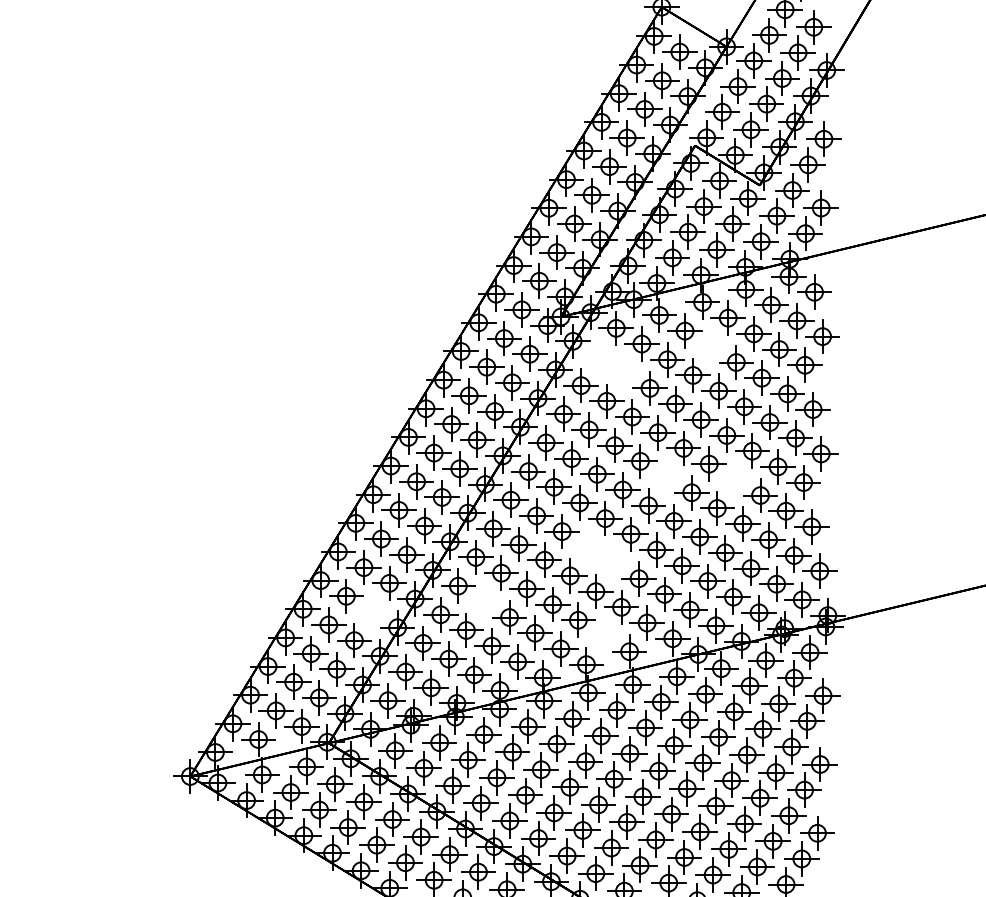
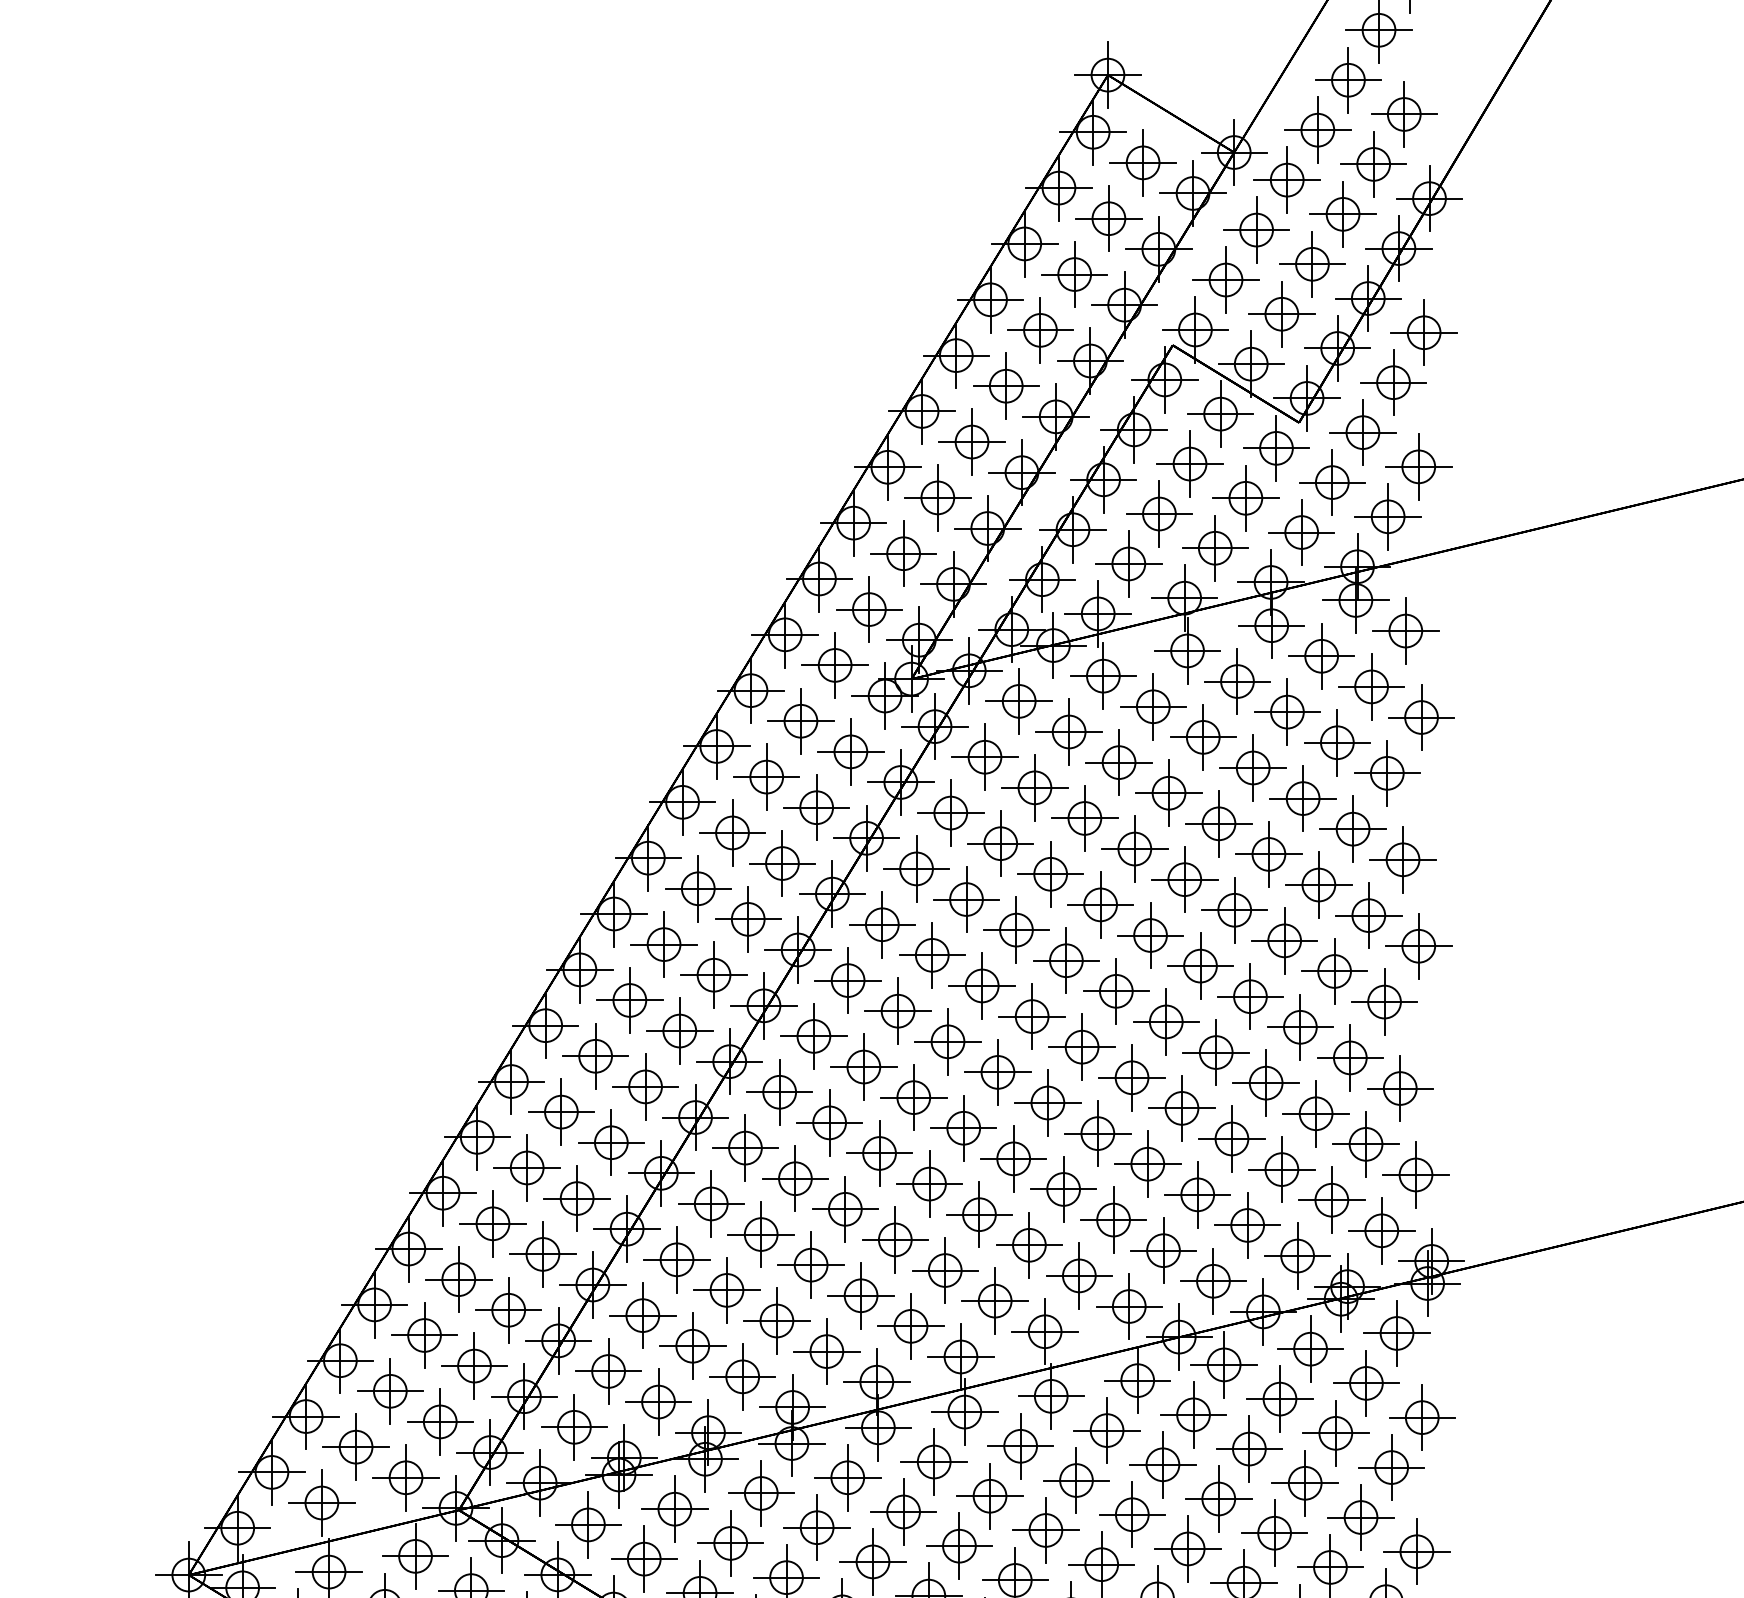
part: (710, 346) -> (1202, 736), added
part: (611, 364) -> (1009, 771), added
part: (665, 476) -> (1115, 990), added
part: (734, 479) -> (1249, 996), added
part: (600, 555) -> (988, 1144), added
part: (483, 601) -> (760, 1233), added
part: (371, 611) -> (541, 1253), added
part: (603, 635) -> (994, 1300), added

